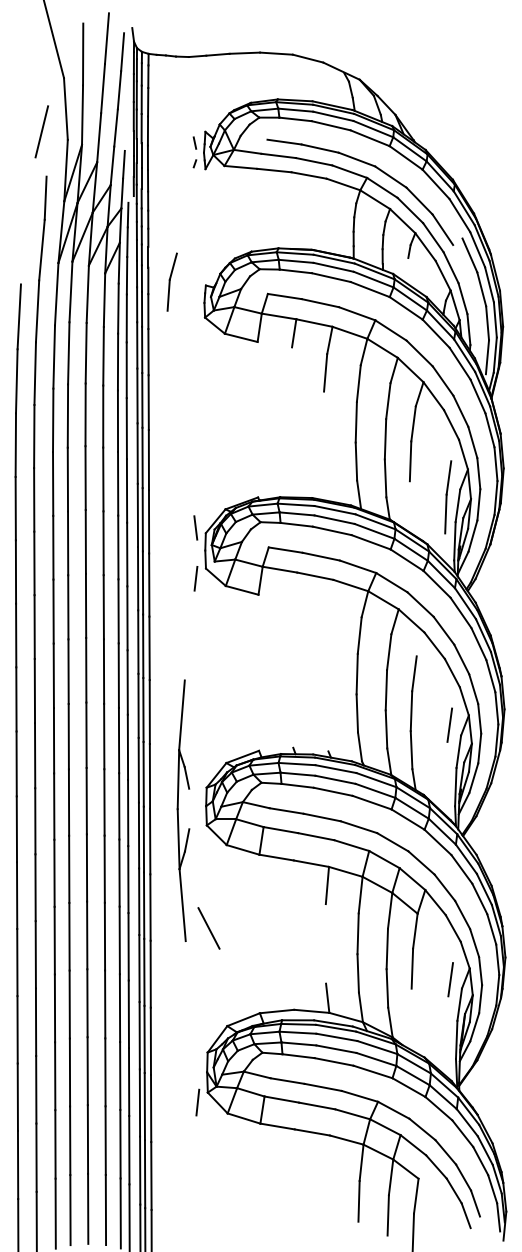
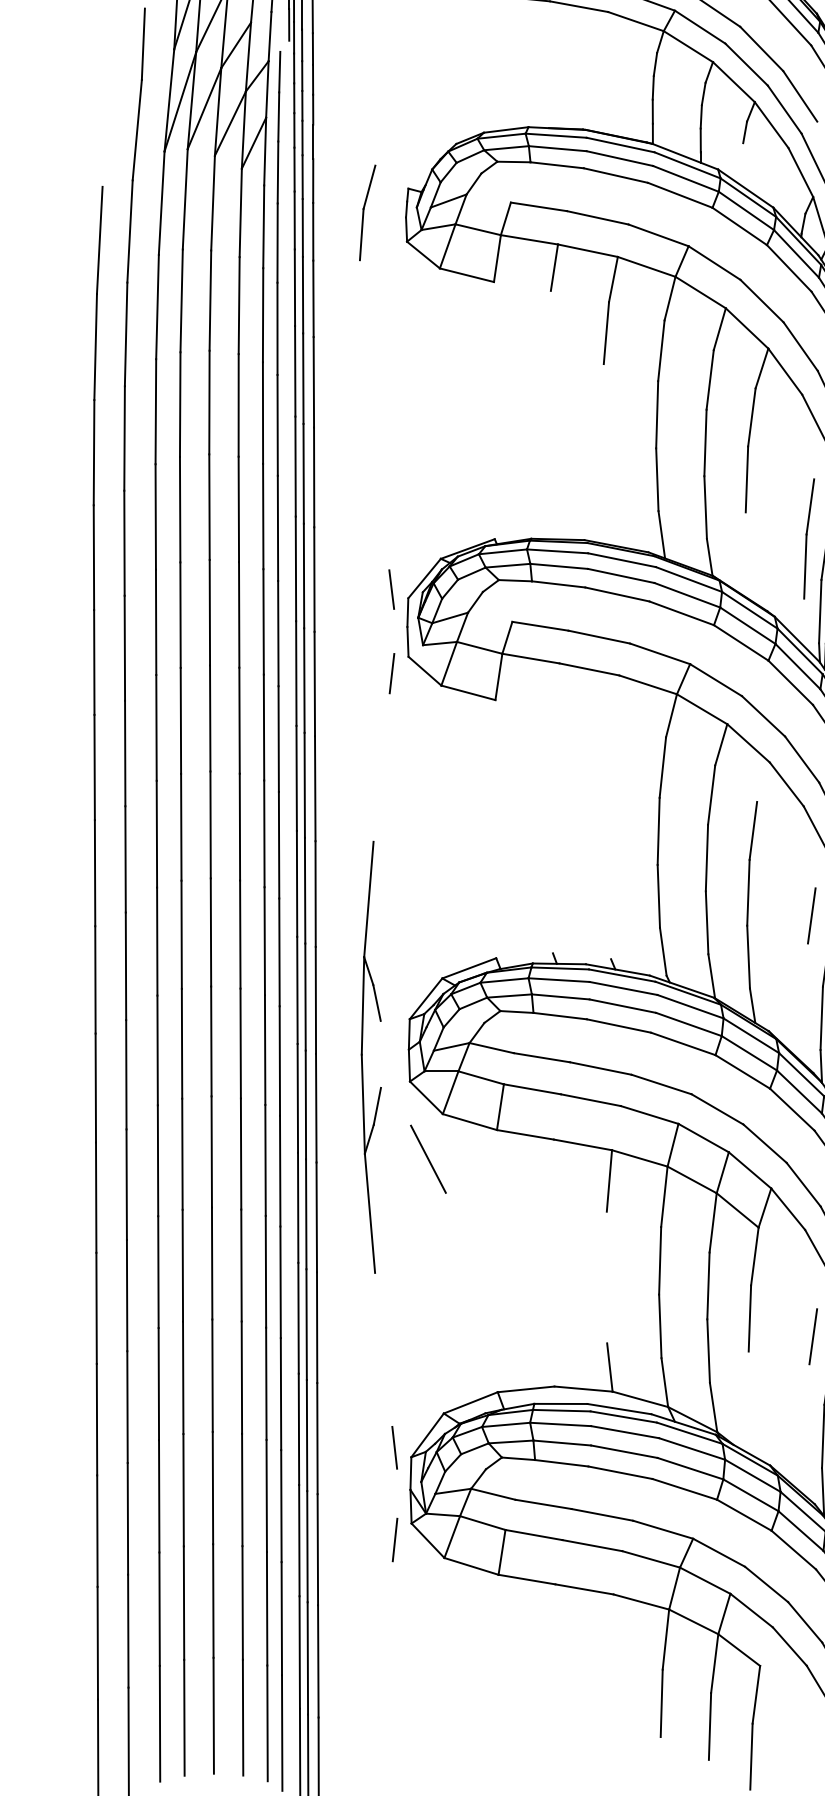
part: (171, 281) -> (366, 211), moved
line: (208, 928) -> (427, 1159), moved
line: (197, 1046) -> (394, 1447), added

